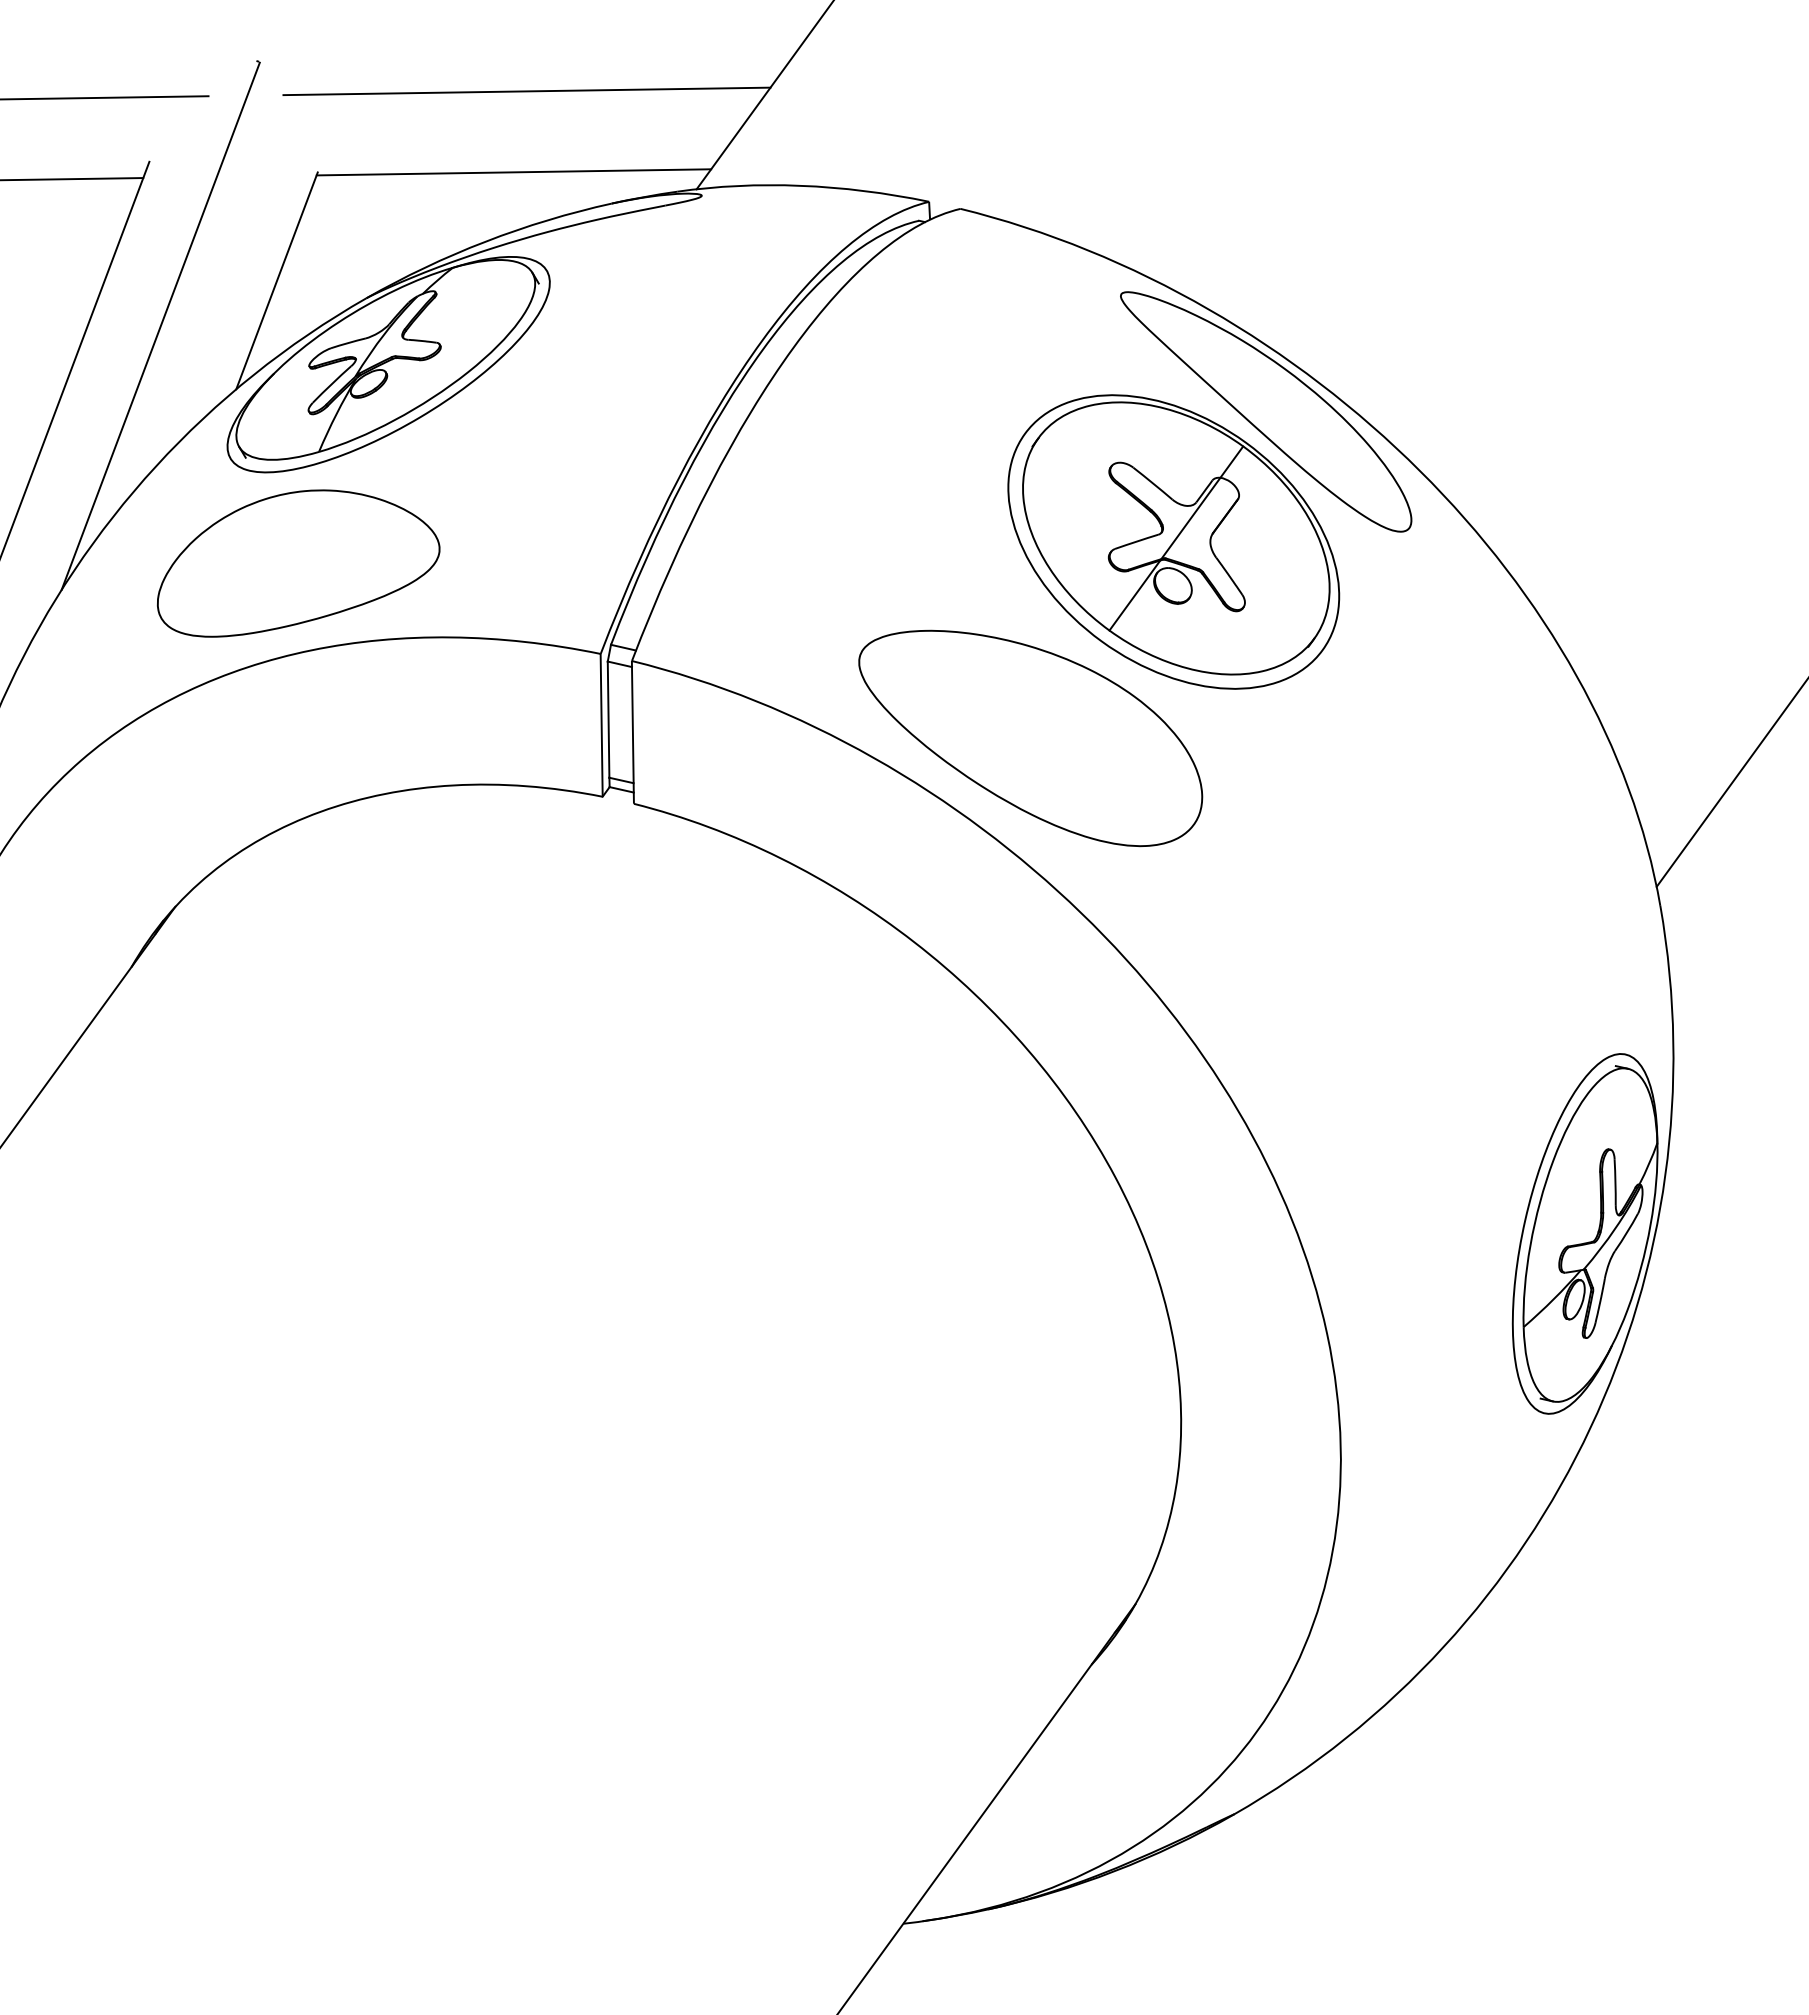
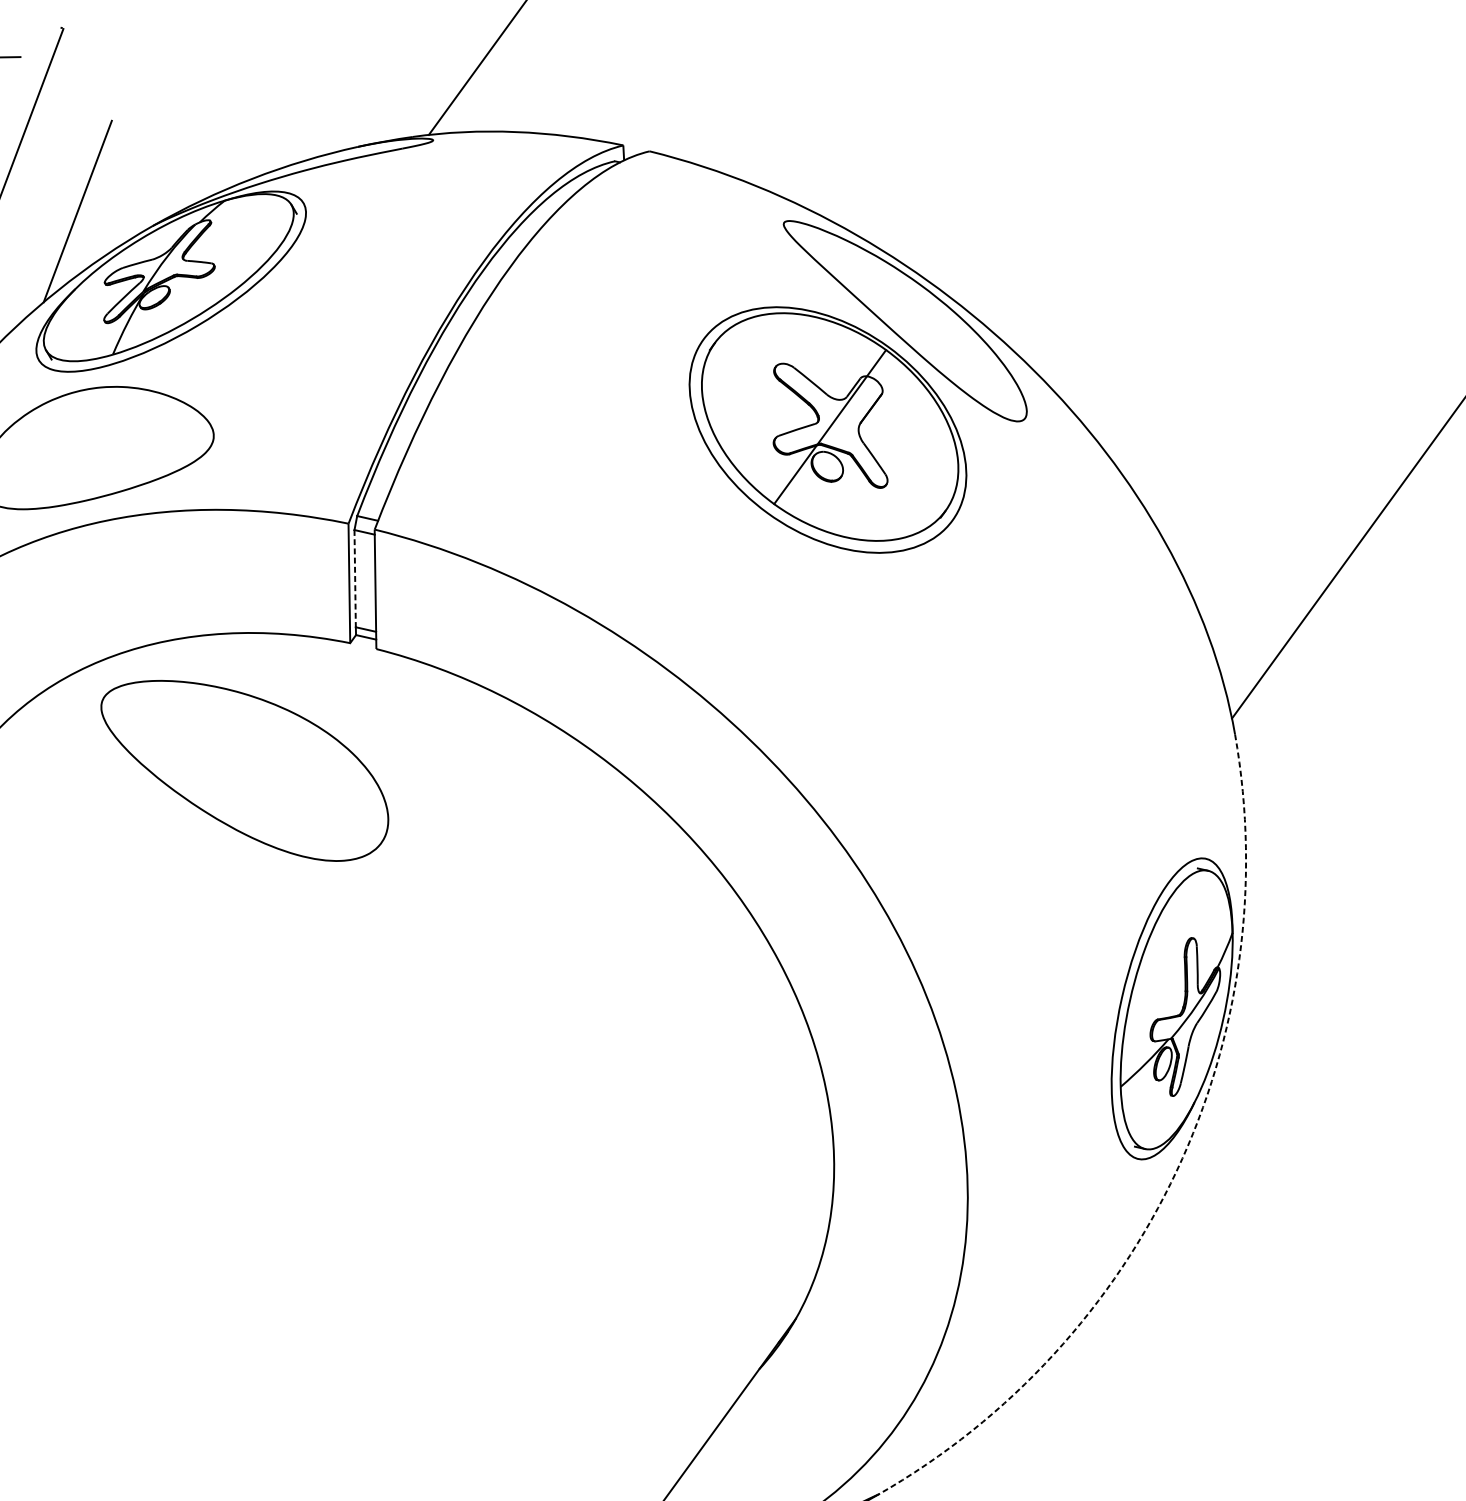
line: (526, 91) -> (286, 53), removed
line: (513, 172) -> (275, 120), removed
line: (608, 720) -> (355, 579), solid -> dashed
part: (1030, 738) -> (244, 770), moved
arc: (1590, 1427) -> (1176, 1170), solid -> dashed

